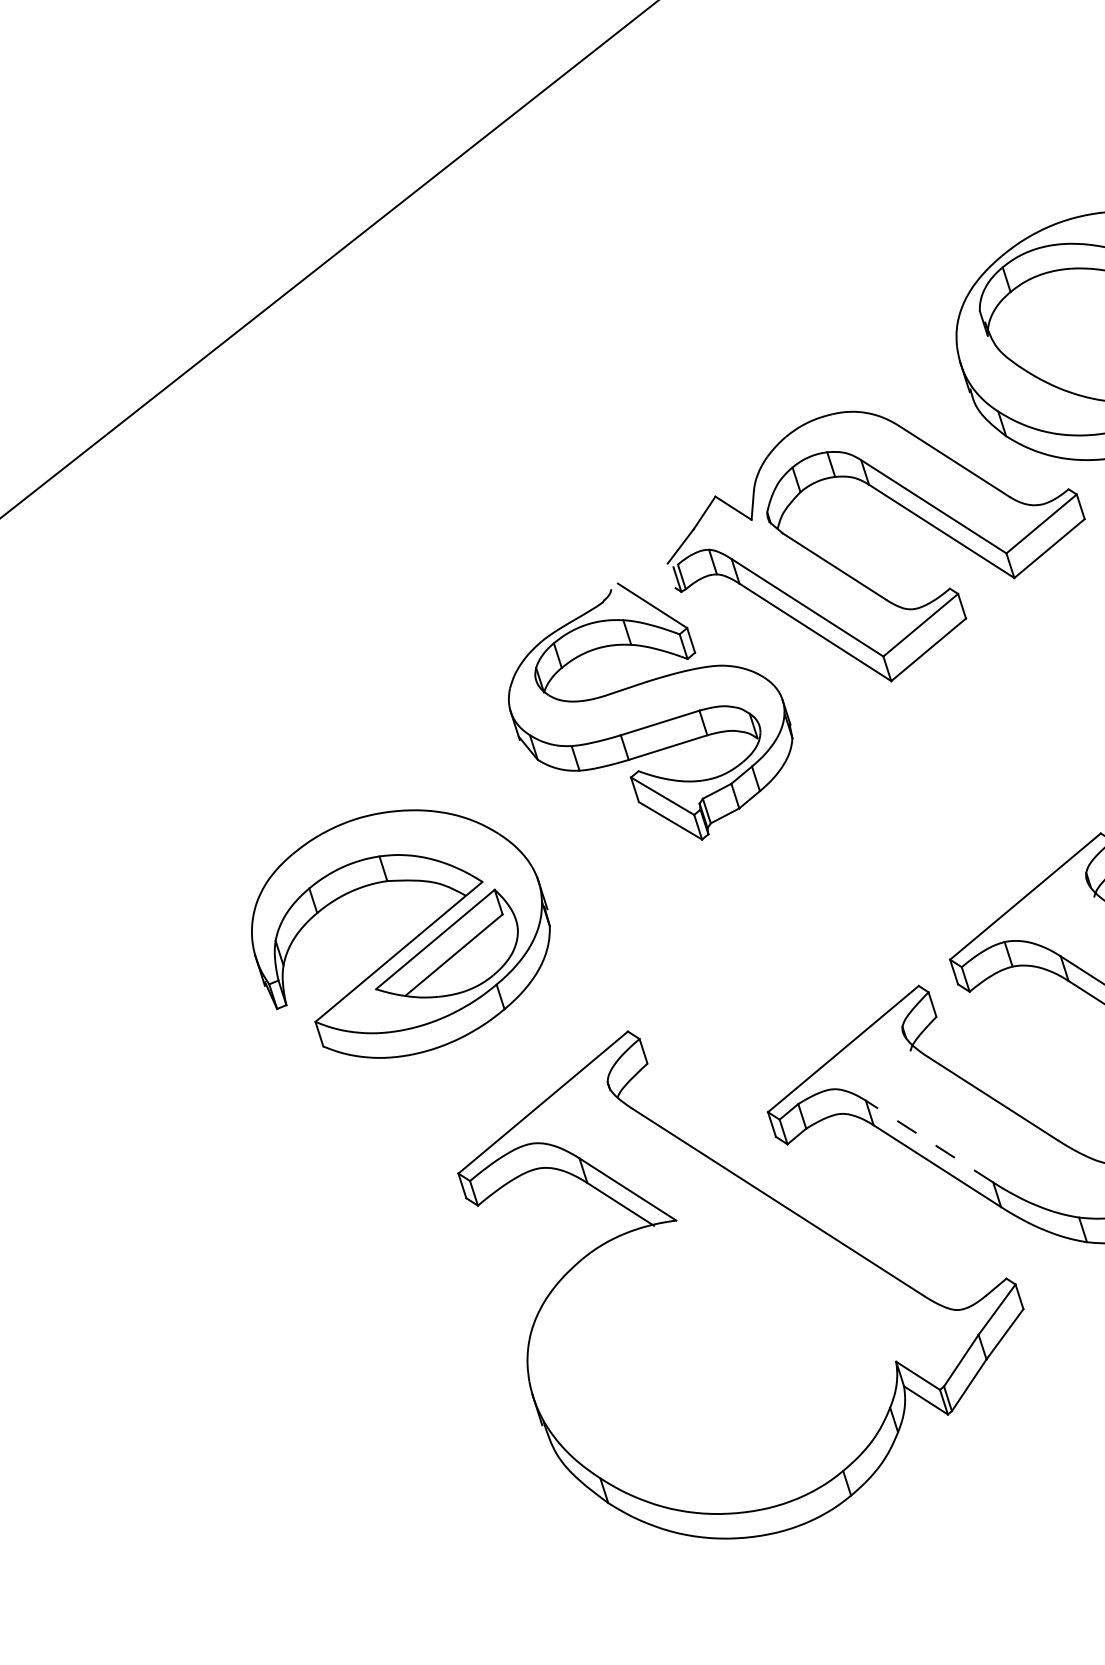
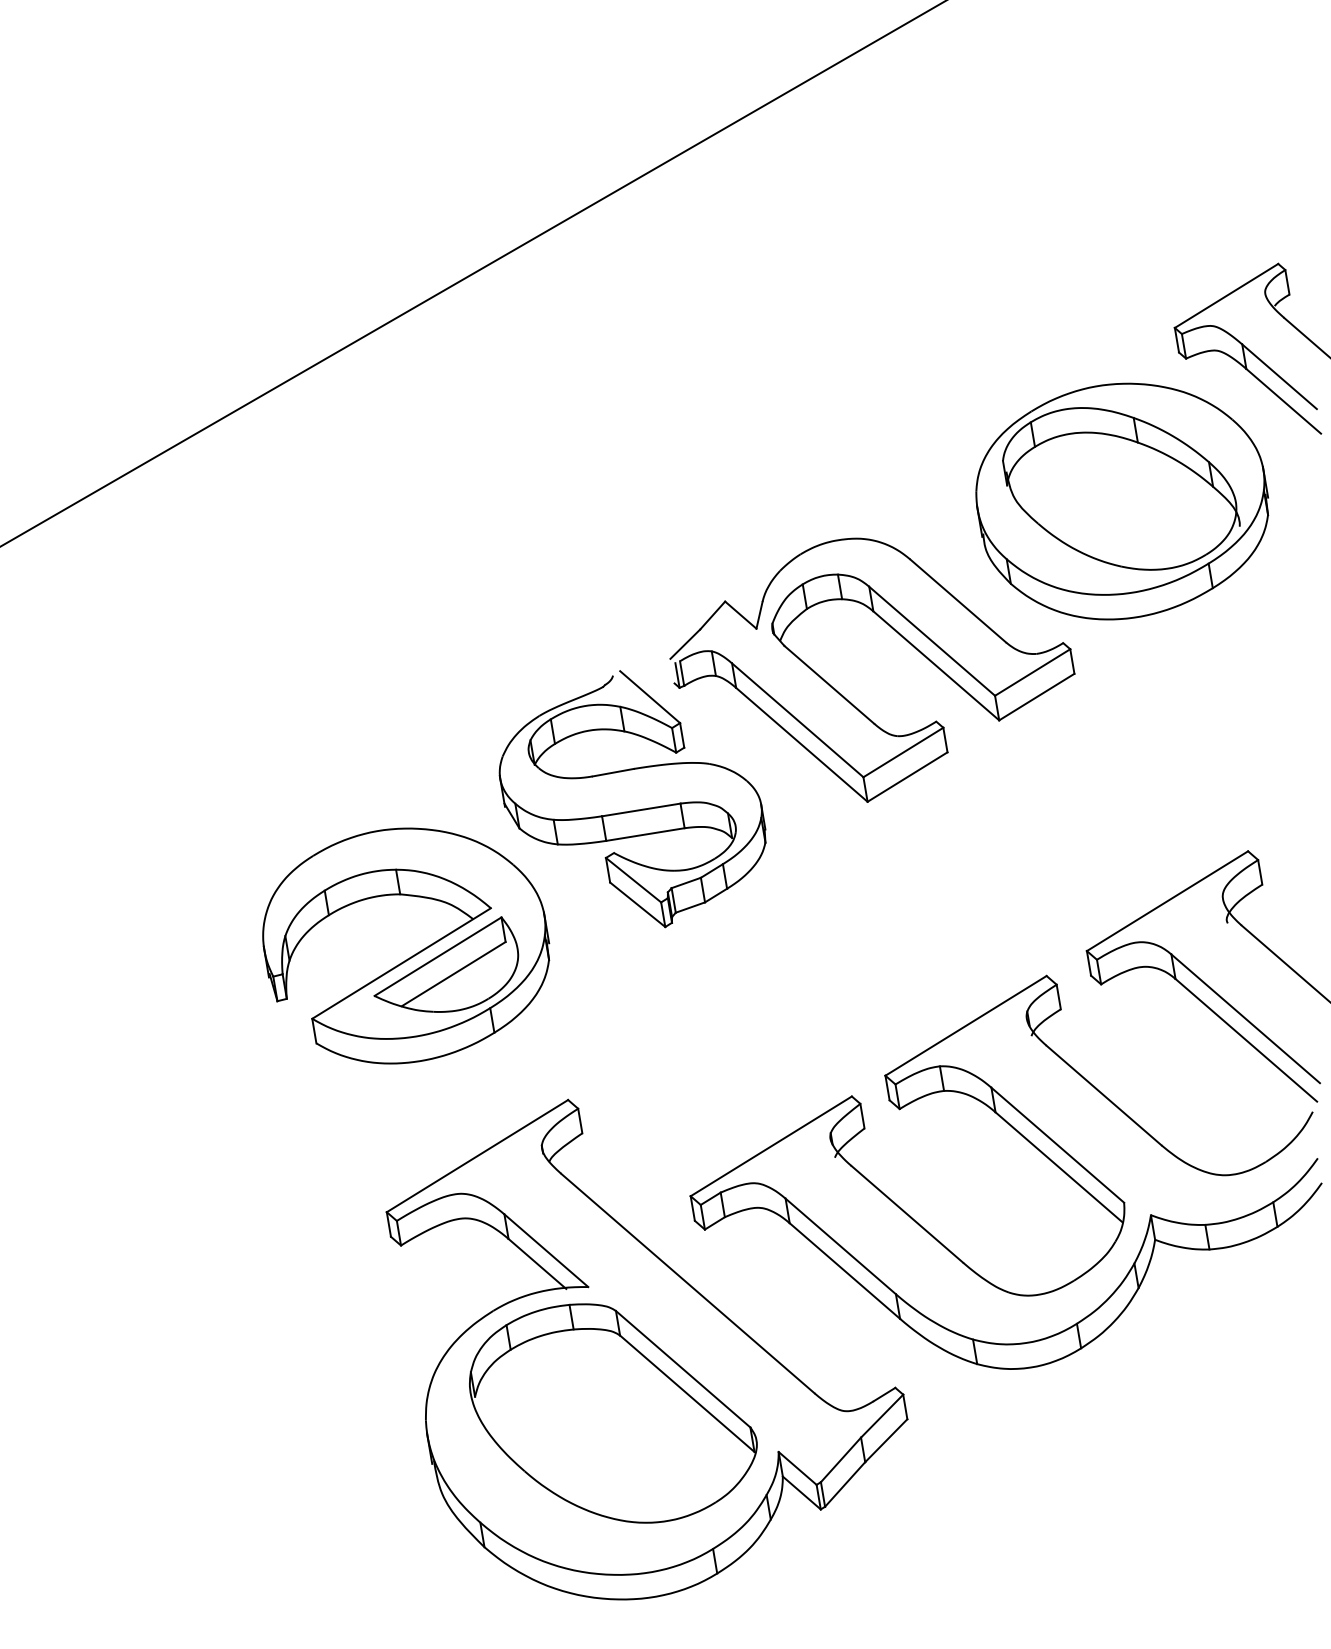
part: (409, 942) -> (412, 955), moved
line: (929, 1141) -> (840, 1246), dashed -> solid
part: (720, 1346) -> (613, 1413), added

